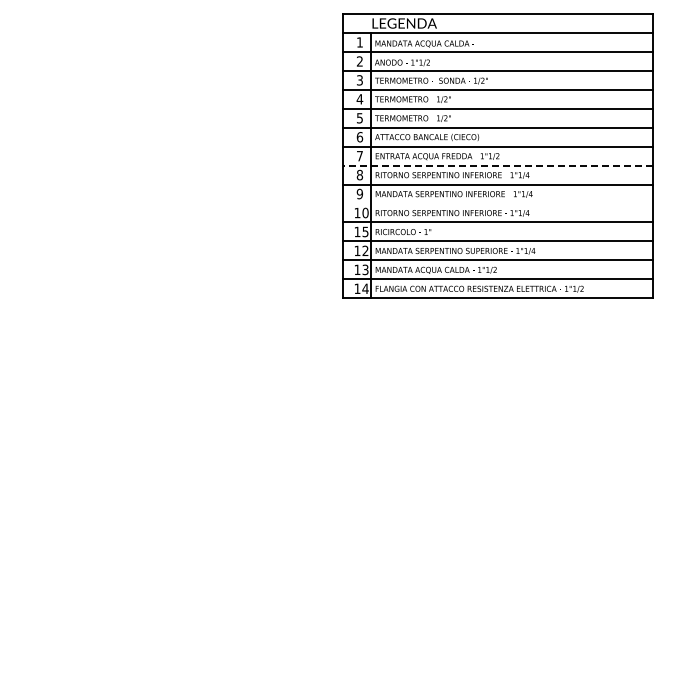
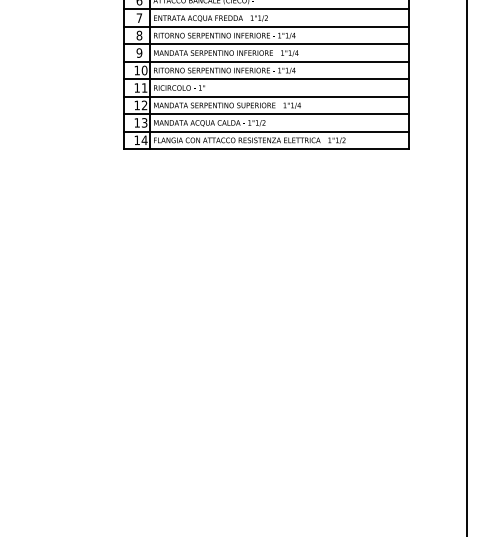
line: (498, 165) -> (267, 26), dashed -> solid
line: (497, 203) -> (266, 61), added
text: (365, 231) -> (144, 87), 15 -> 11

